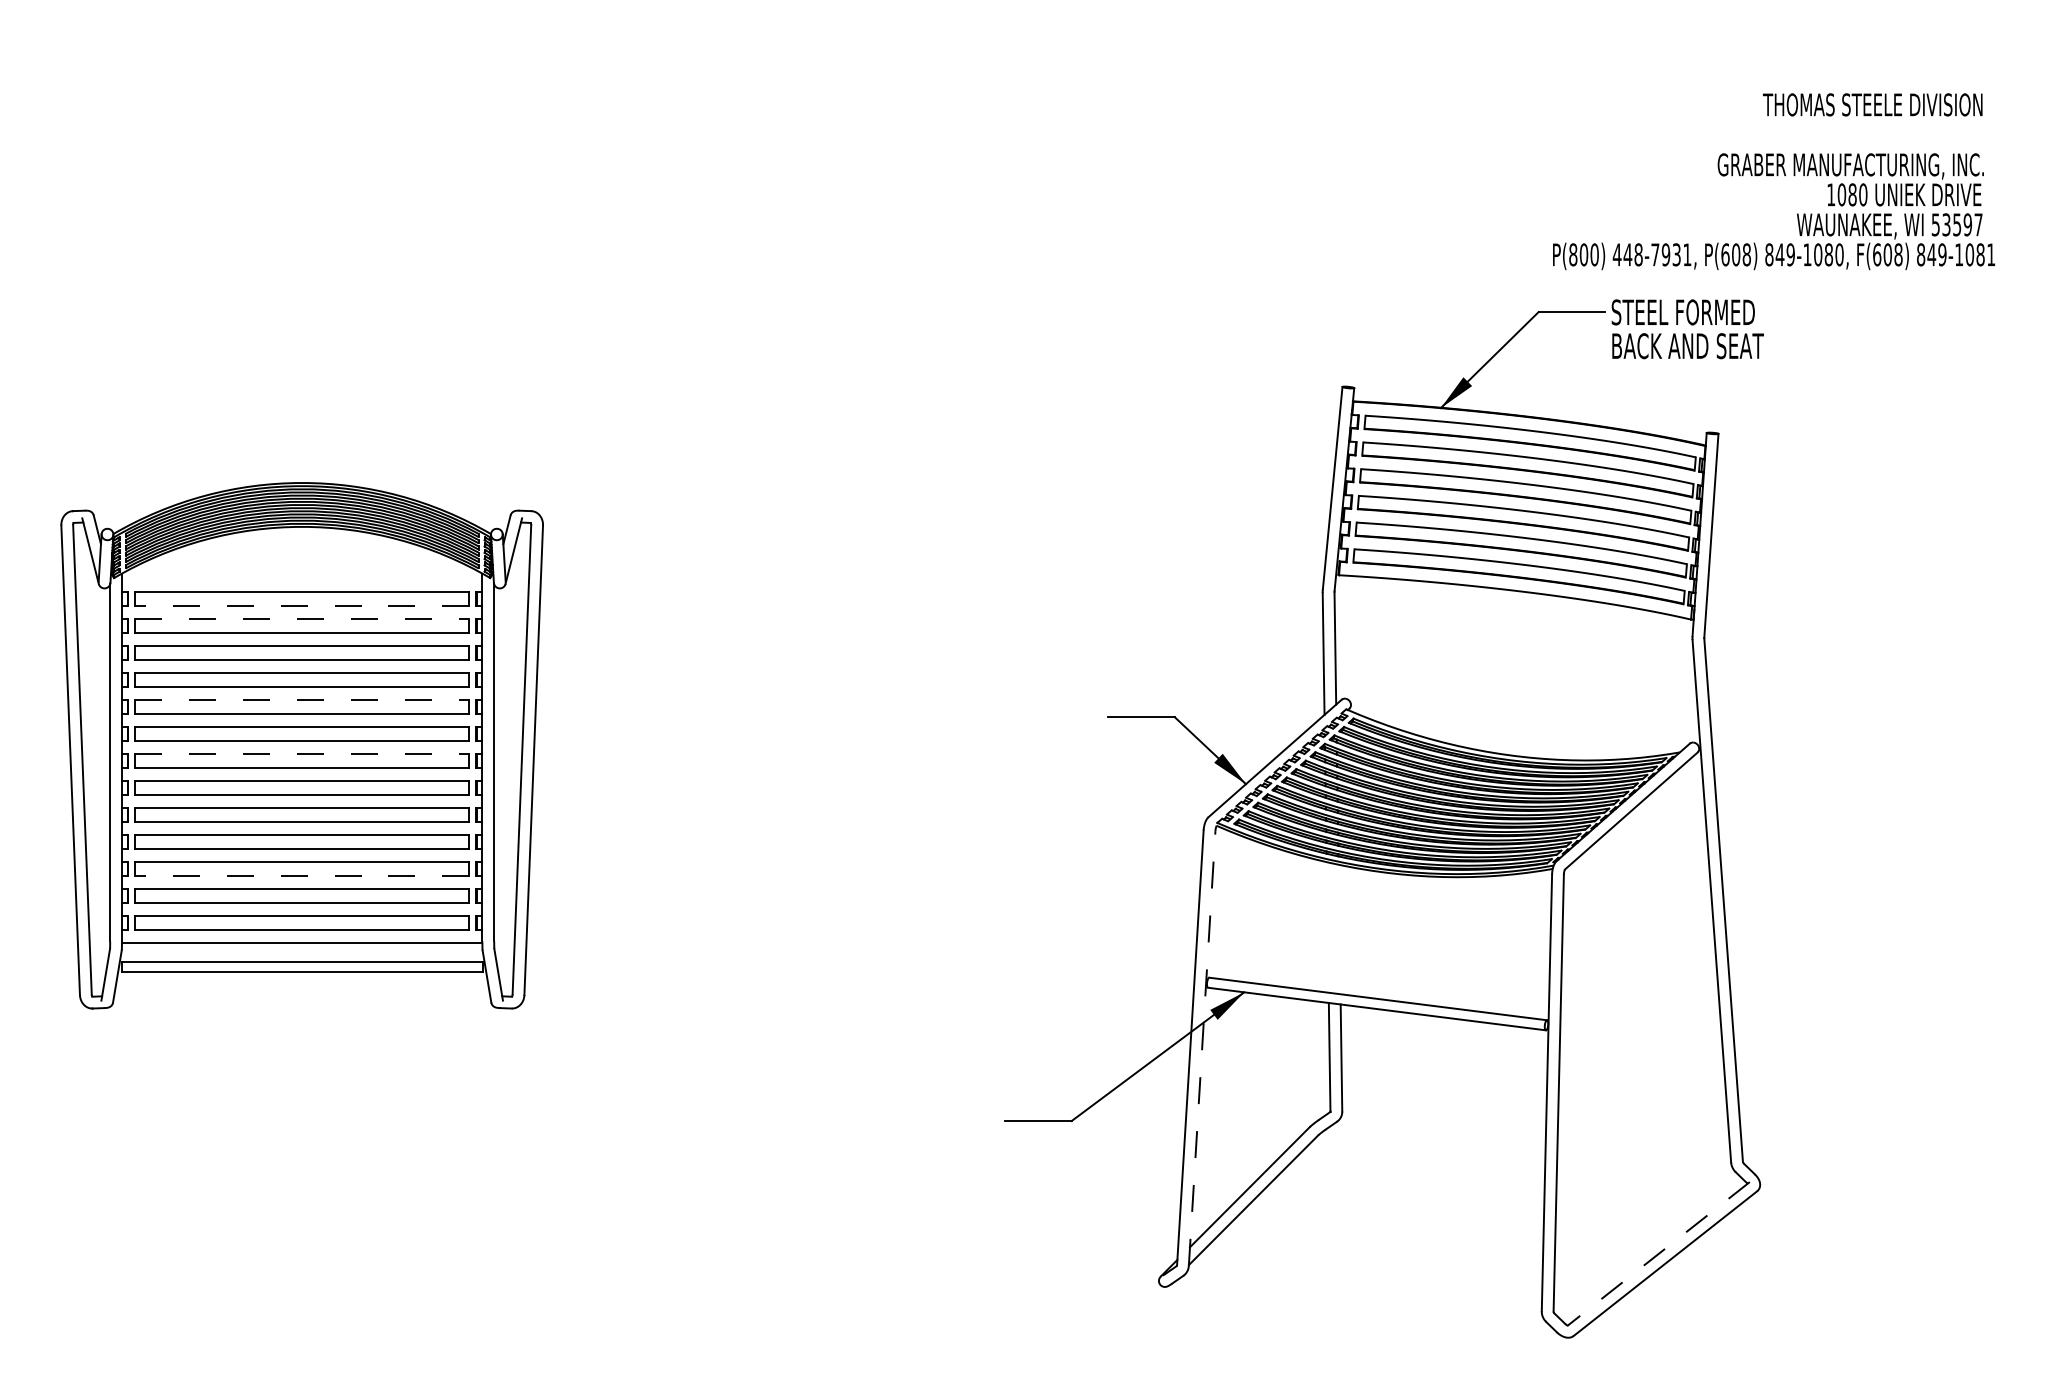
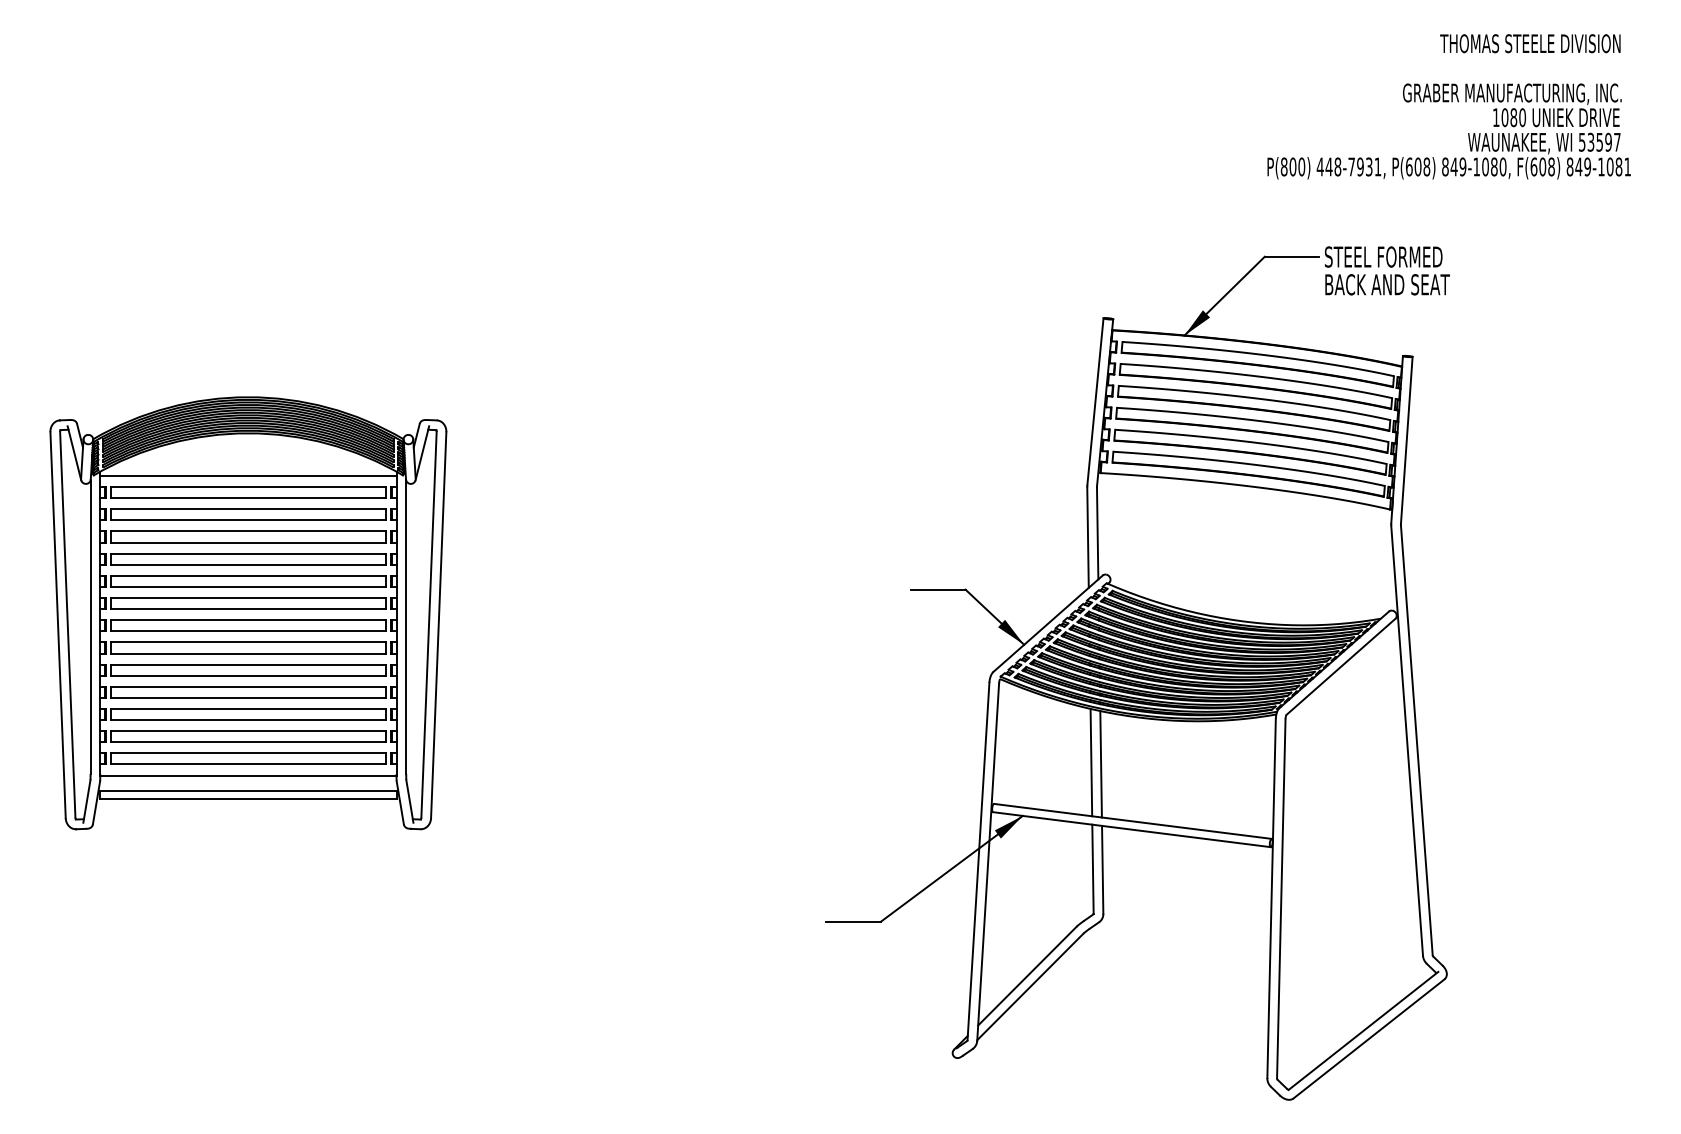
text: (1773, 181) -> (1448, 106), moved
line: (301, 578) -> (247, 475), added
line: (301, 605) -> (247, 497), dashed -> solid
line: (302, 619) -> (248, 509), dashed -> solid
line: (302, 700) -> (248, 576), dashed -> solid
line: (302, 754) -> (248, 620), dashed -> solid
line: (301, 875) -> (247, 719), dashed -> solid
line: (1327, 927) -> (1091, 762), added
line: (1339, 929) -> (1101, 764), added
line: (1202, 1048) -> (988, 862), dashed -> solid
line: (1658, 1253) -> (1363, 1030), dashed -> solid

